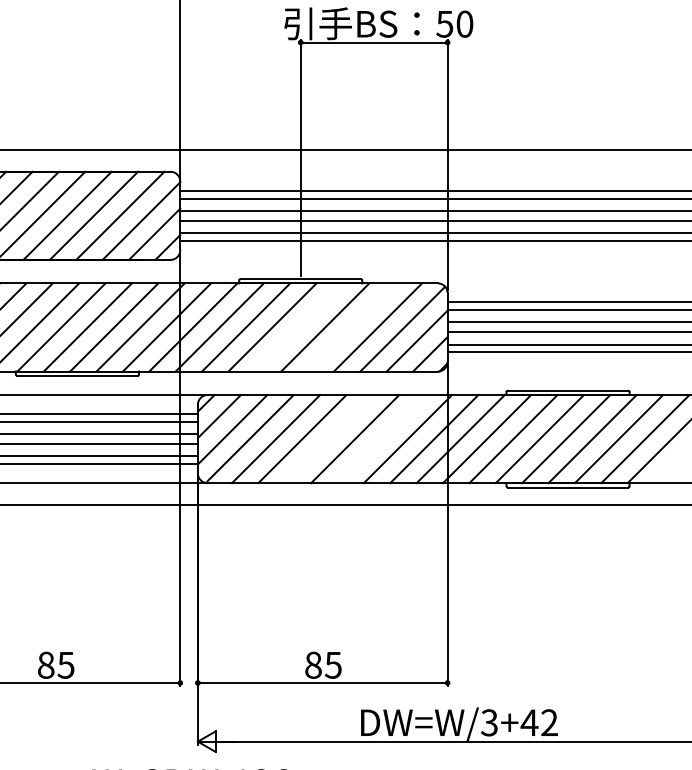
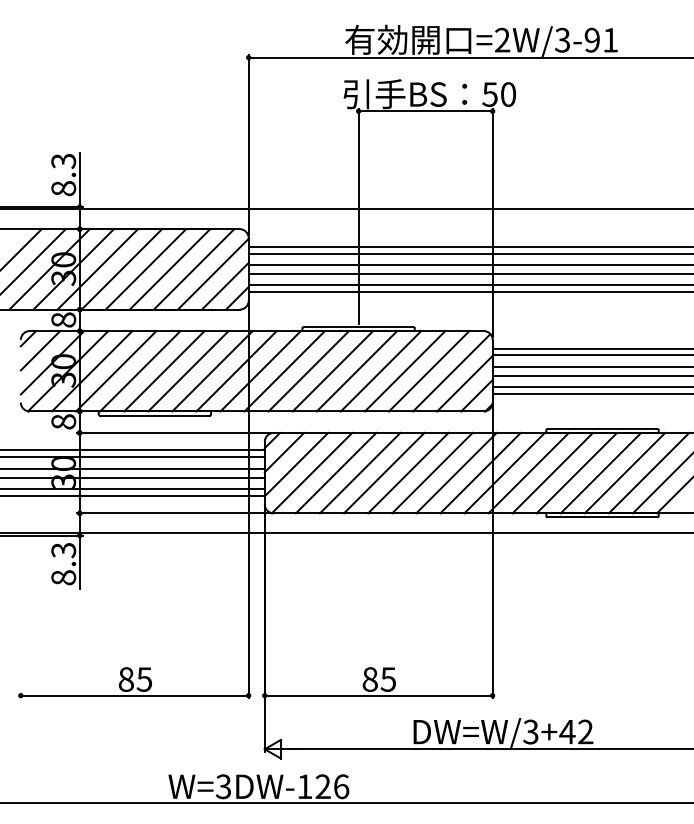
line: (298, 327) -> (356, 371), added
line: (351, 327) -> (404, 371), added
line: (329, 438) -> (384, 472), added
line: (381, 438) -> (432, 472), added

